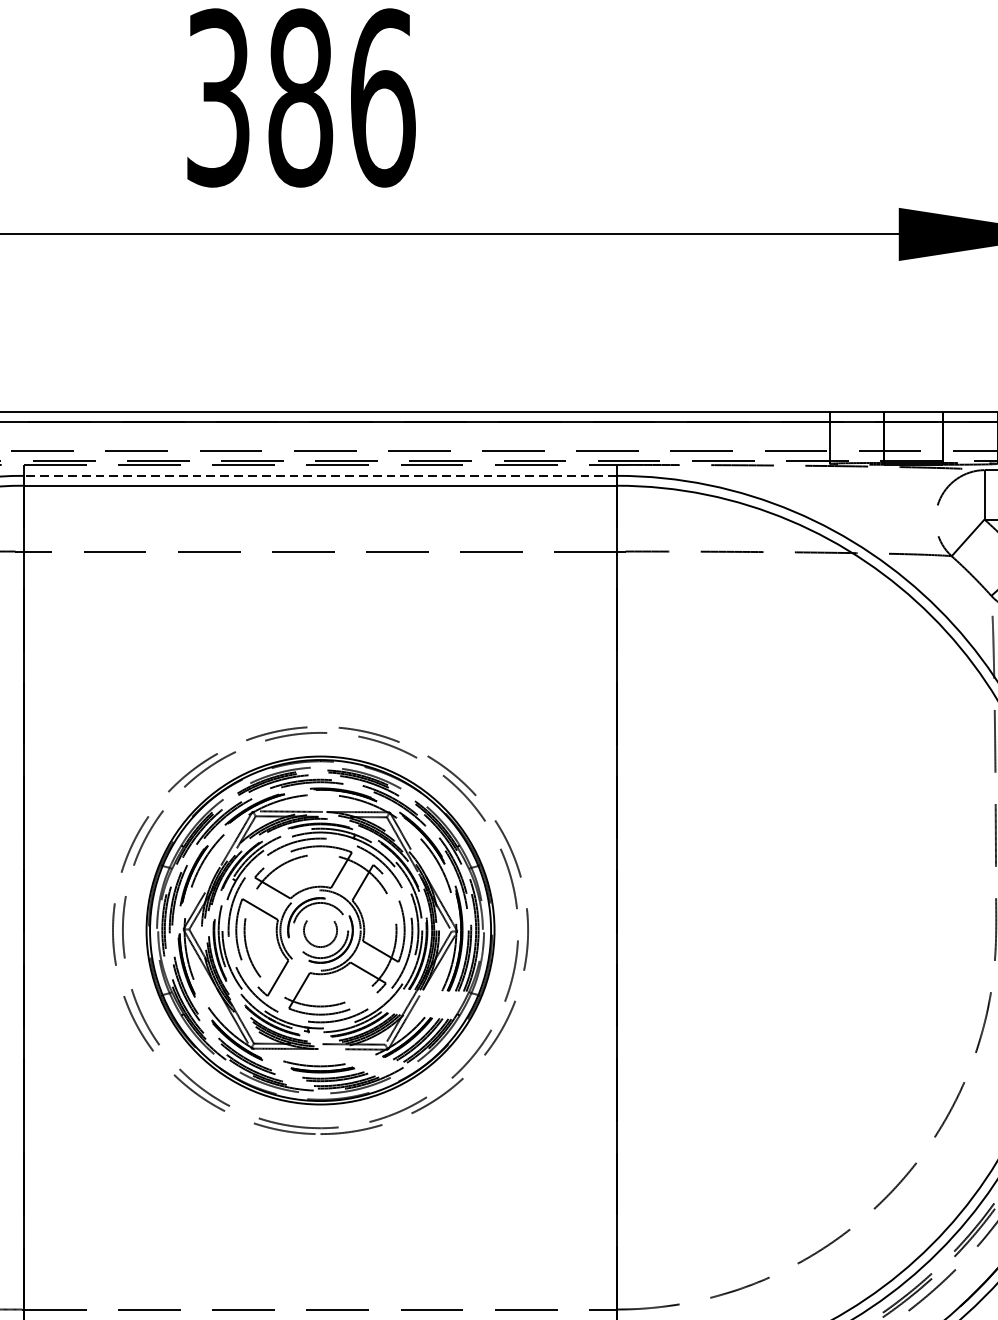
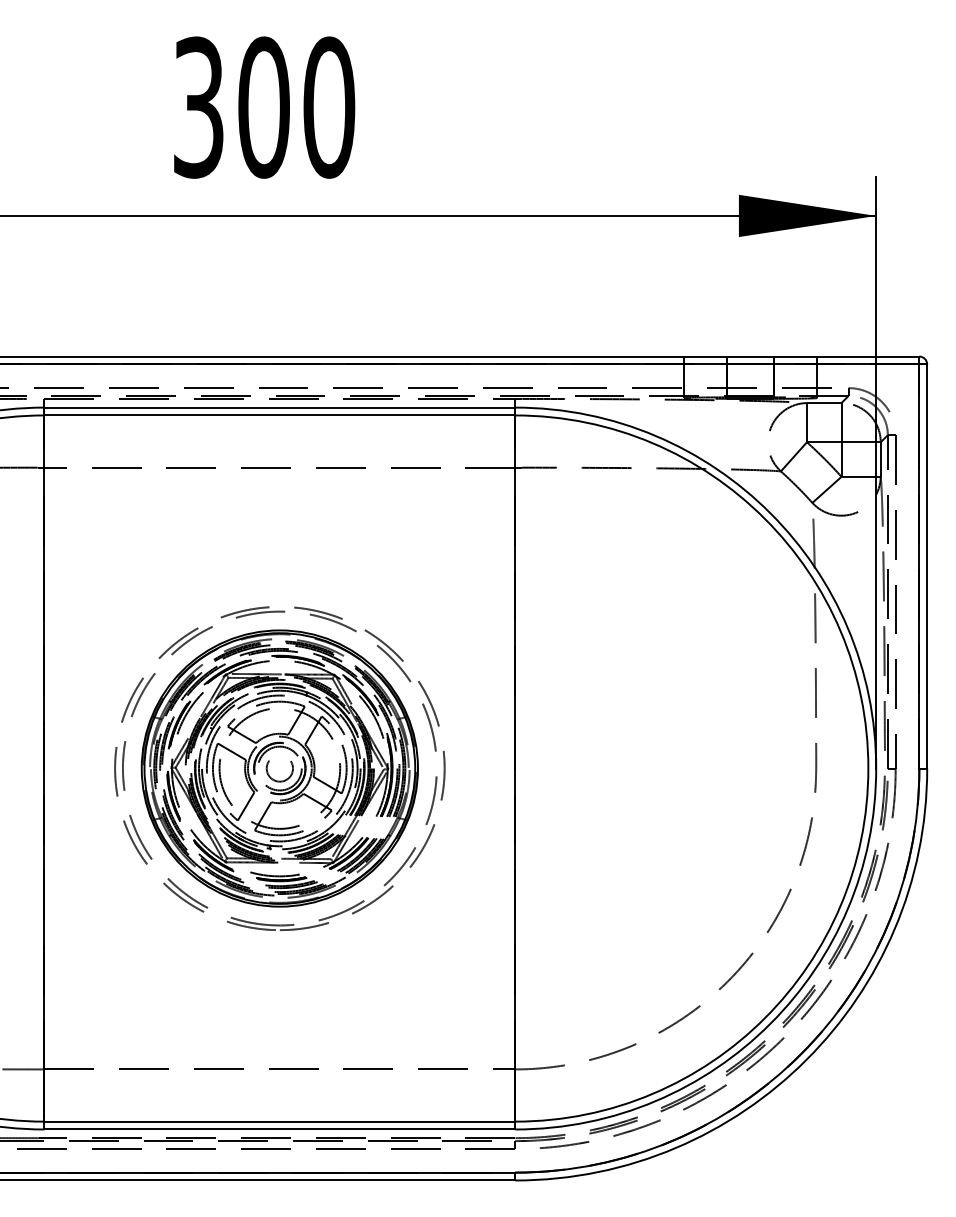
text: (341, 97) -> (296, 107), 386 -> 300
line: (320, 475) -> (279, 407), dashed -> solid

